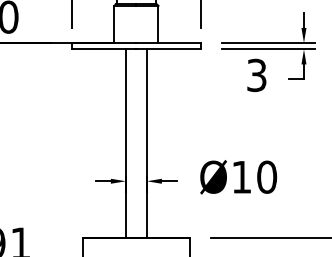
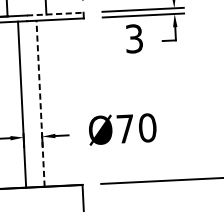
line: (169, 42) -> (56, 13), solid -> dashed
line: (146, 143) -> (40, 103), solid -> dashed
text: (241, 177) -> (125, 129), Ø10 -> Ø70

